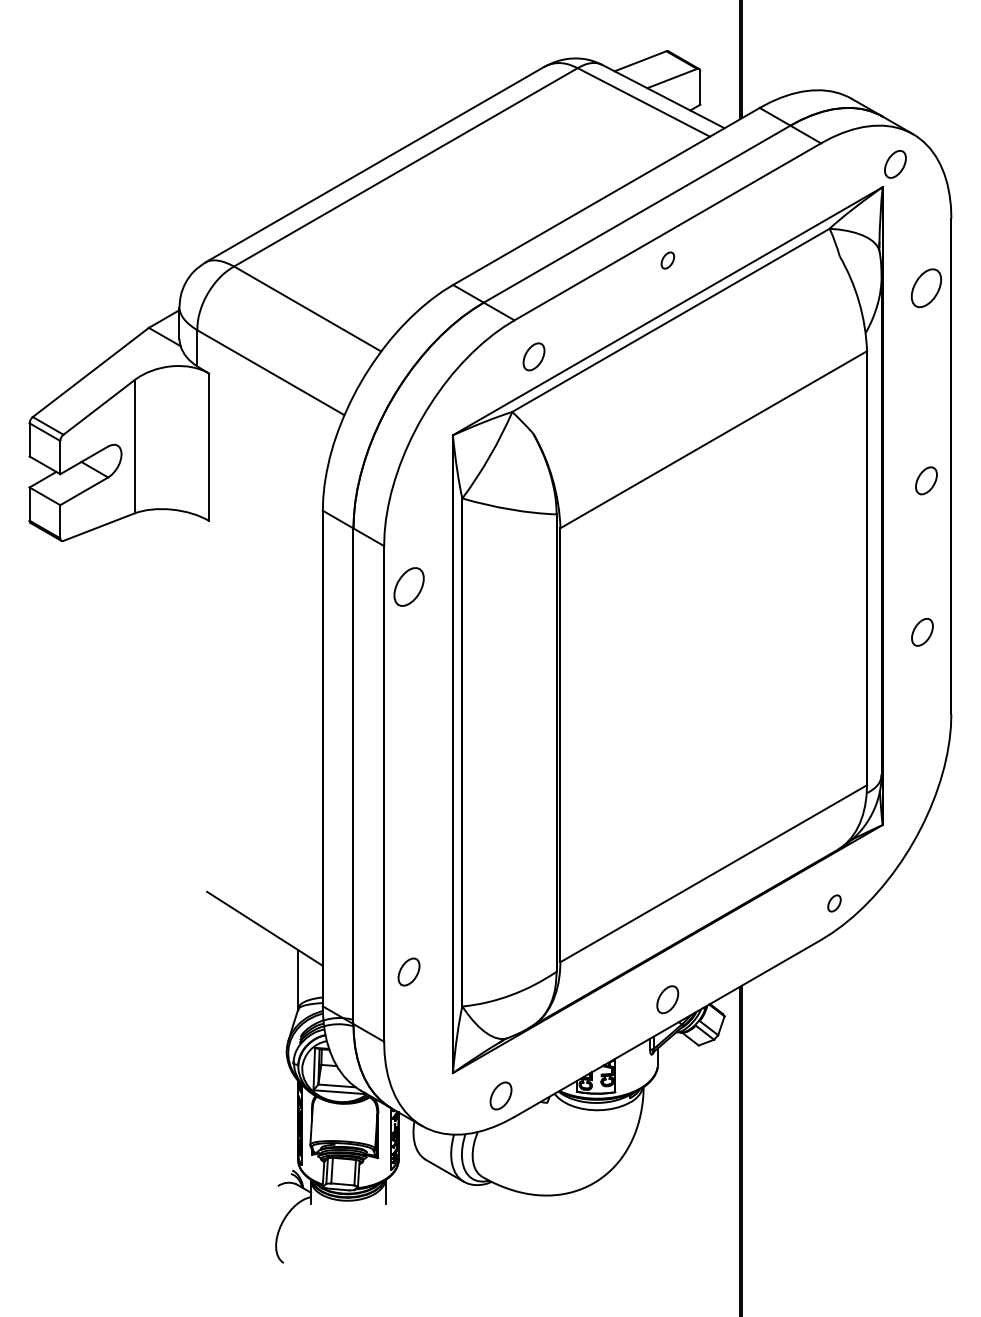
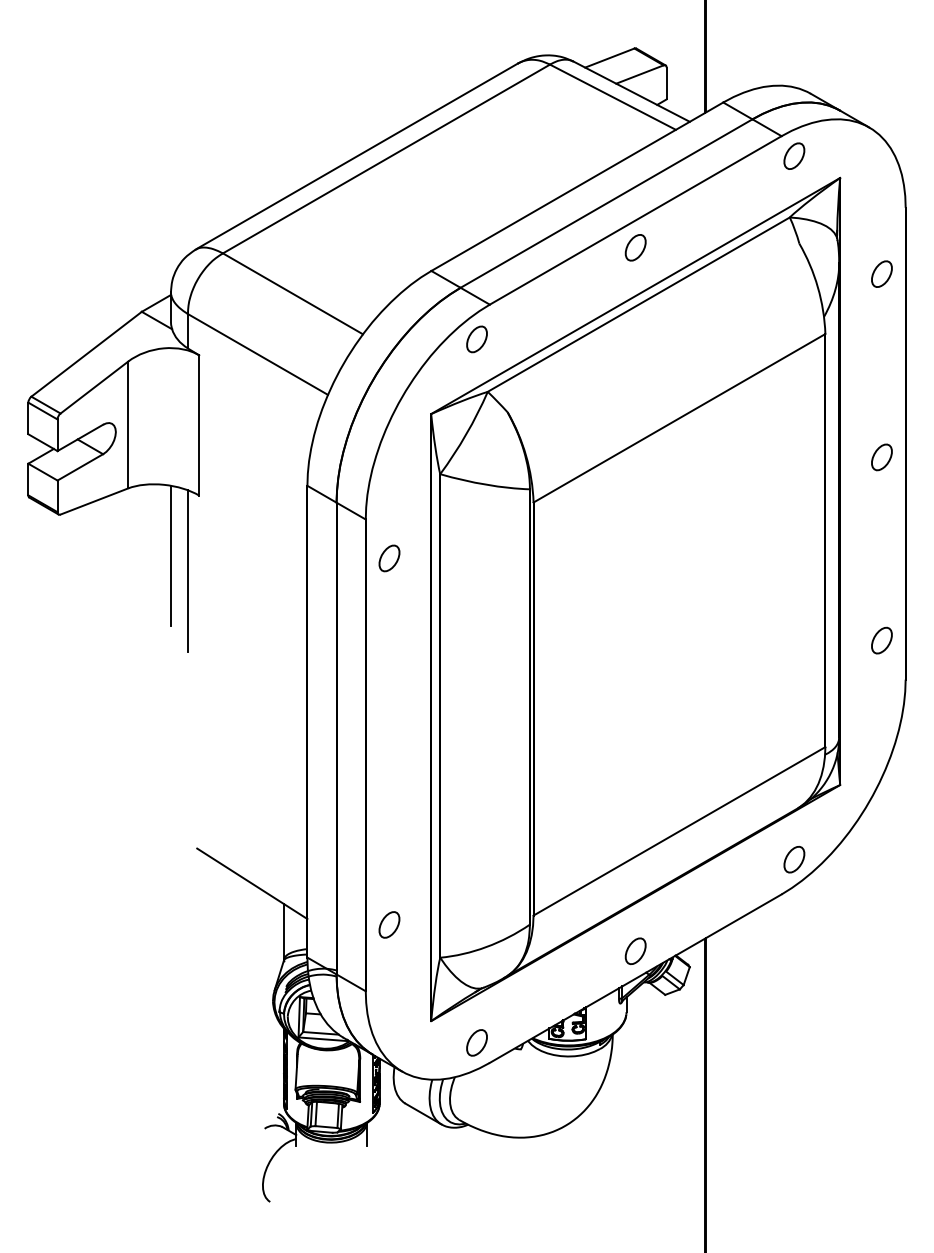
part: (895, 164) -> (794, 156), moved
part: (667, 260) -> (635, 247), size x1.67
part: (926, 288) -> (881, 274), size x0.71
part: (533, 356) -> (476, 339), moved
line: (179, 583) -> (170, 555), added
part: (408, 586) -> (388, 557), size x0.71
line: (197, 600) -> (188, 571), added
part: (922, 632) -> (881, 640), moved
part: (834, 903) -> (794, 859), size x1.67

